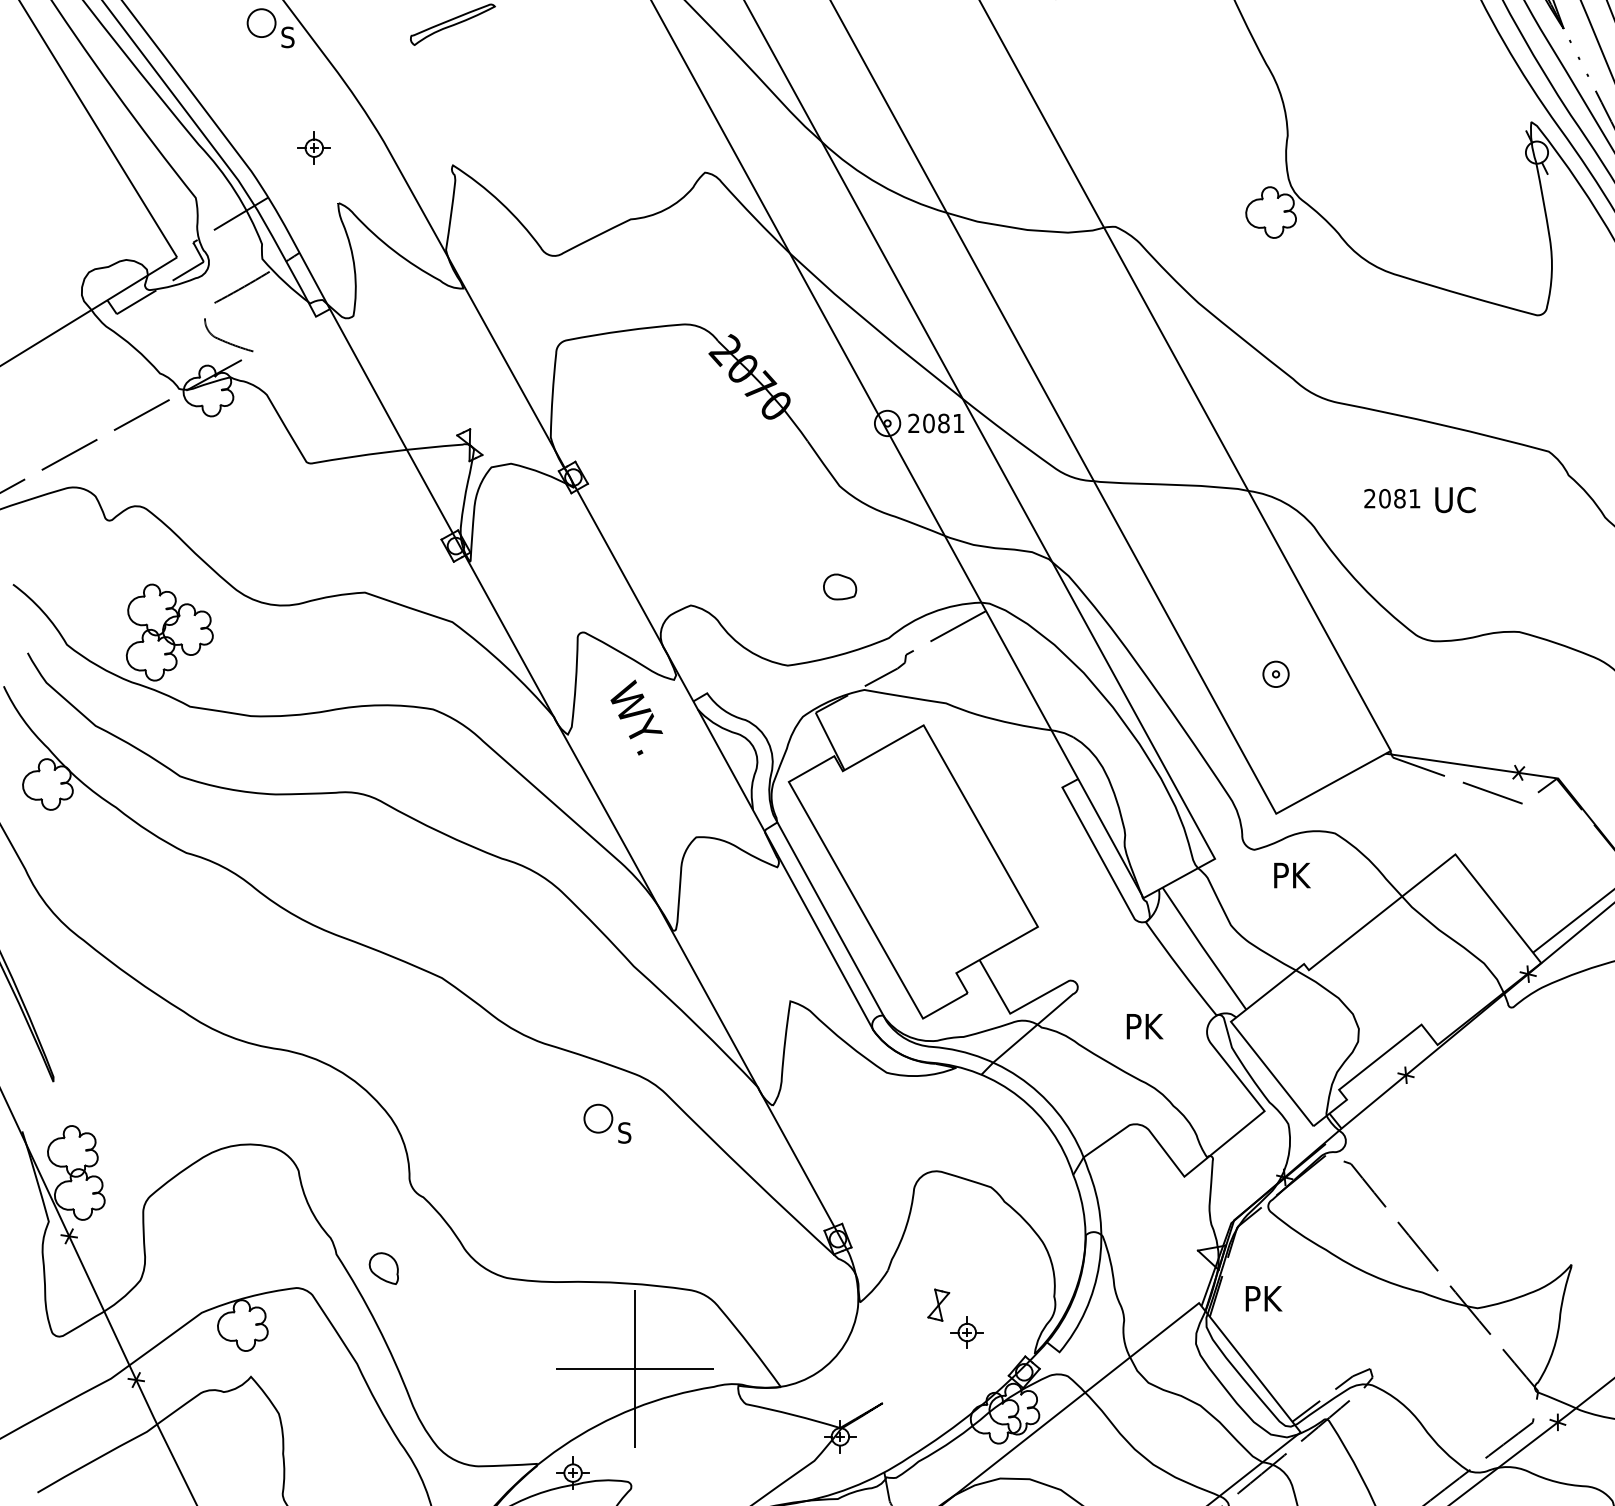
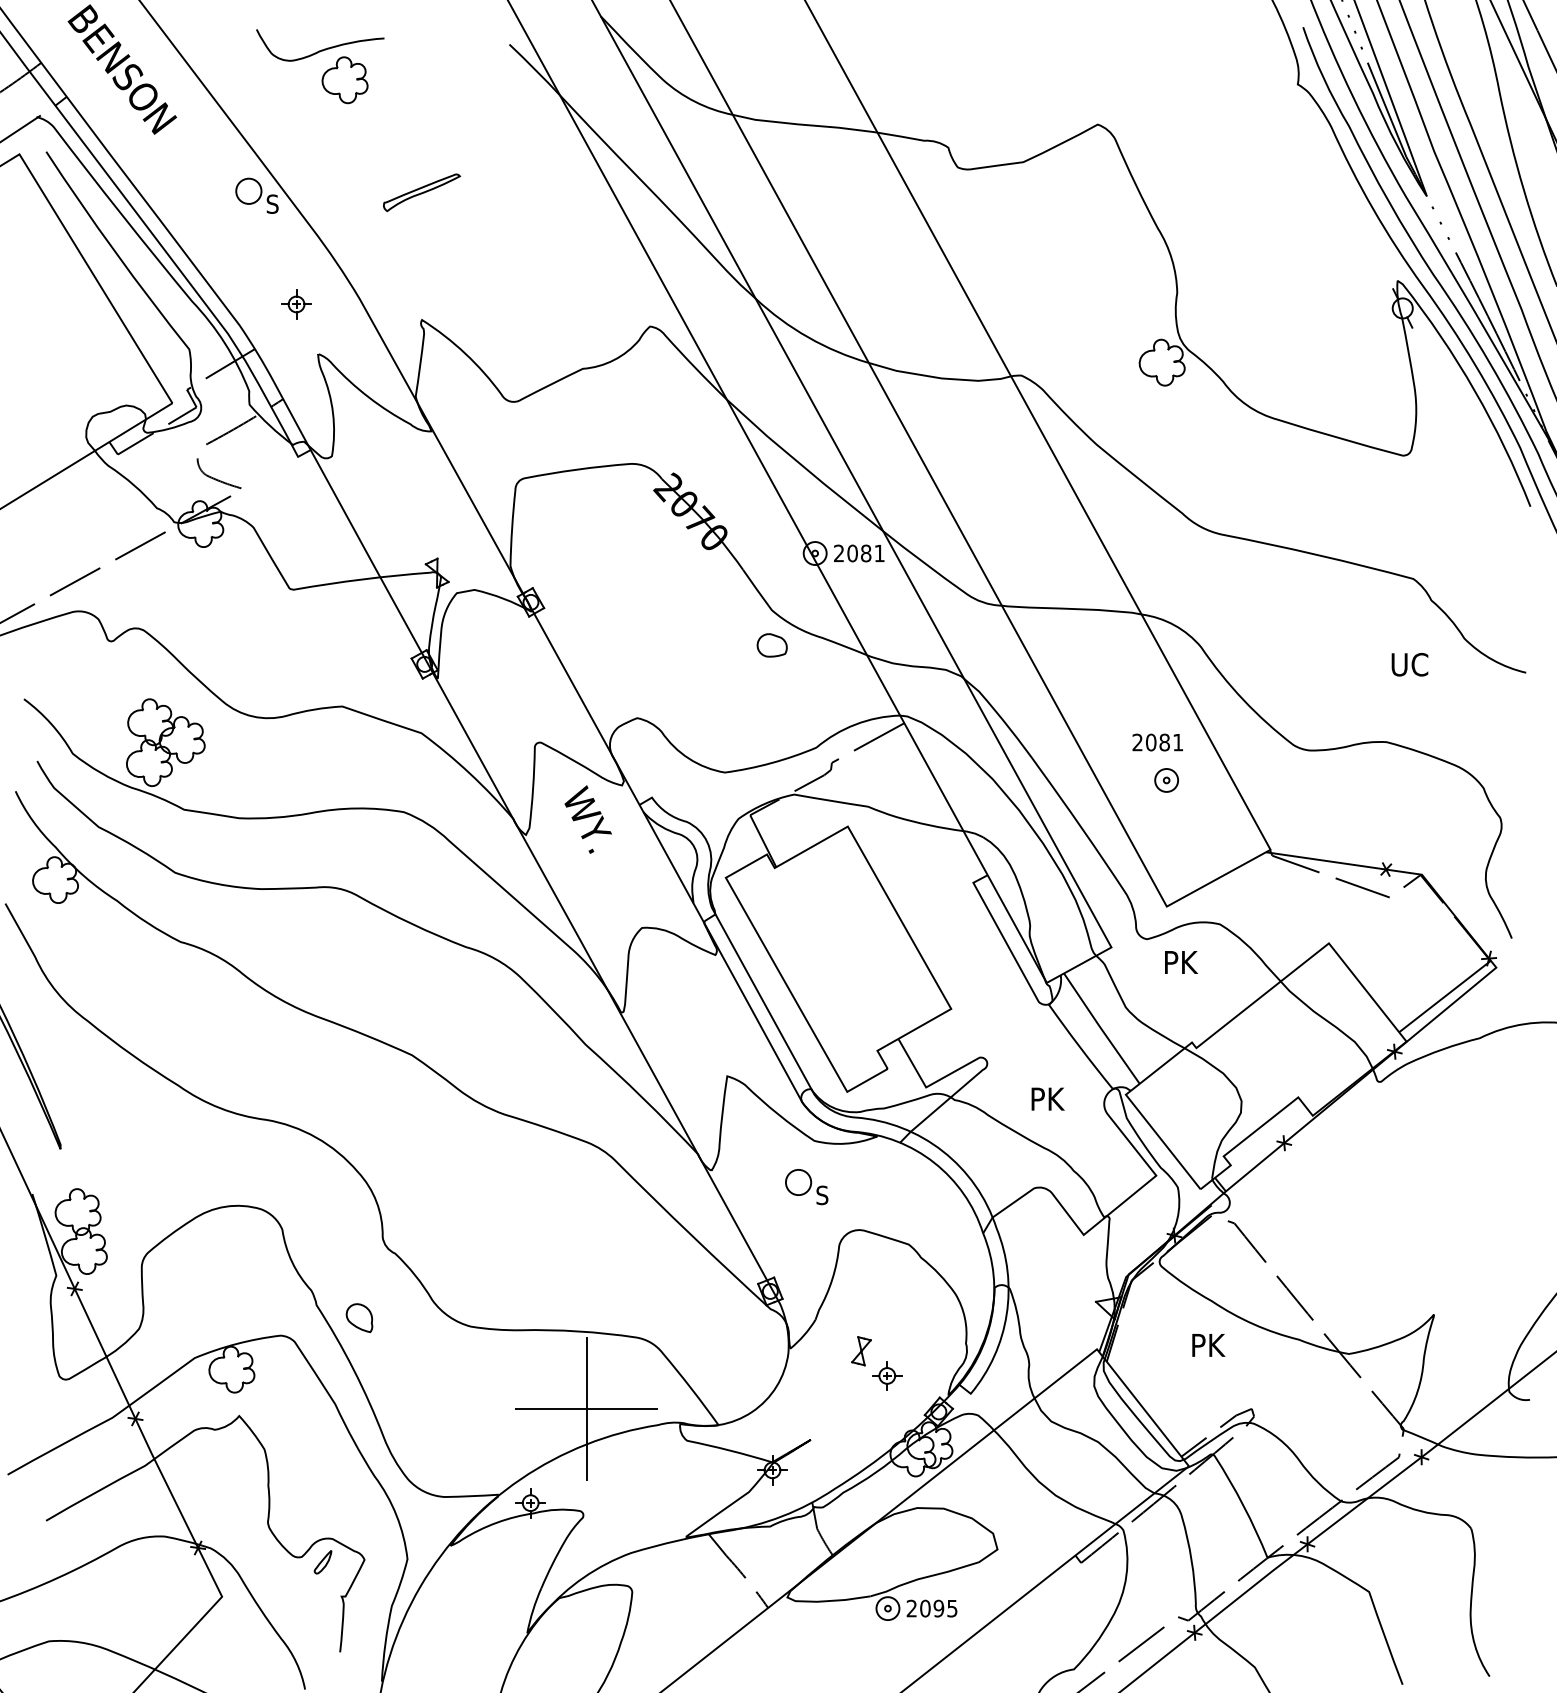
text: (1391, 498) -> (1157, 742), moved
text: (1454, 499) -> (1409, 664), moved
part: (839, 587) -> (771, 645), moved
part: (607, 1124) -> (806, 1187), moved
text: (1263, 1298) -> (1208, 1345), moved

